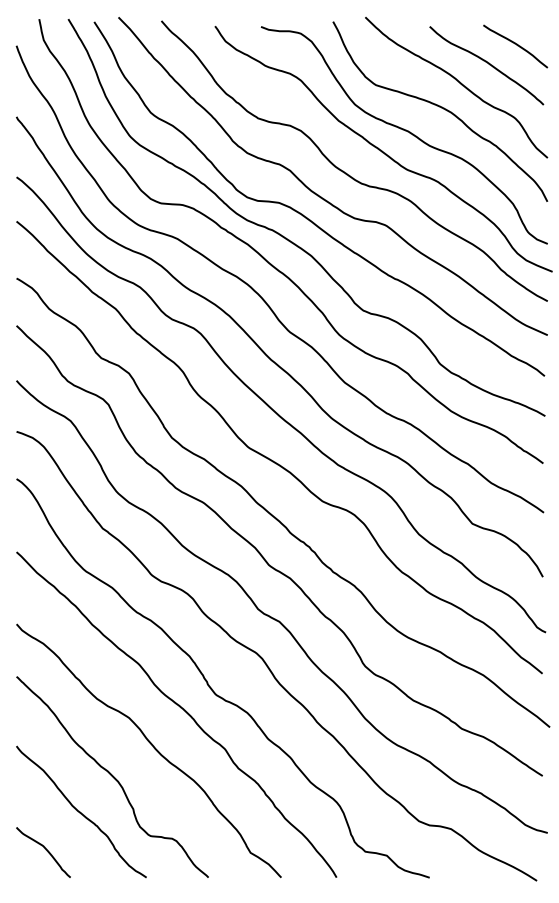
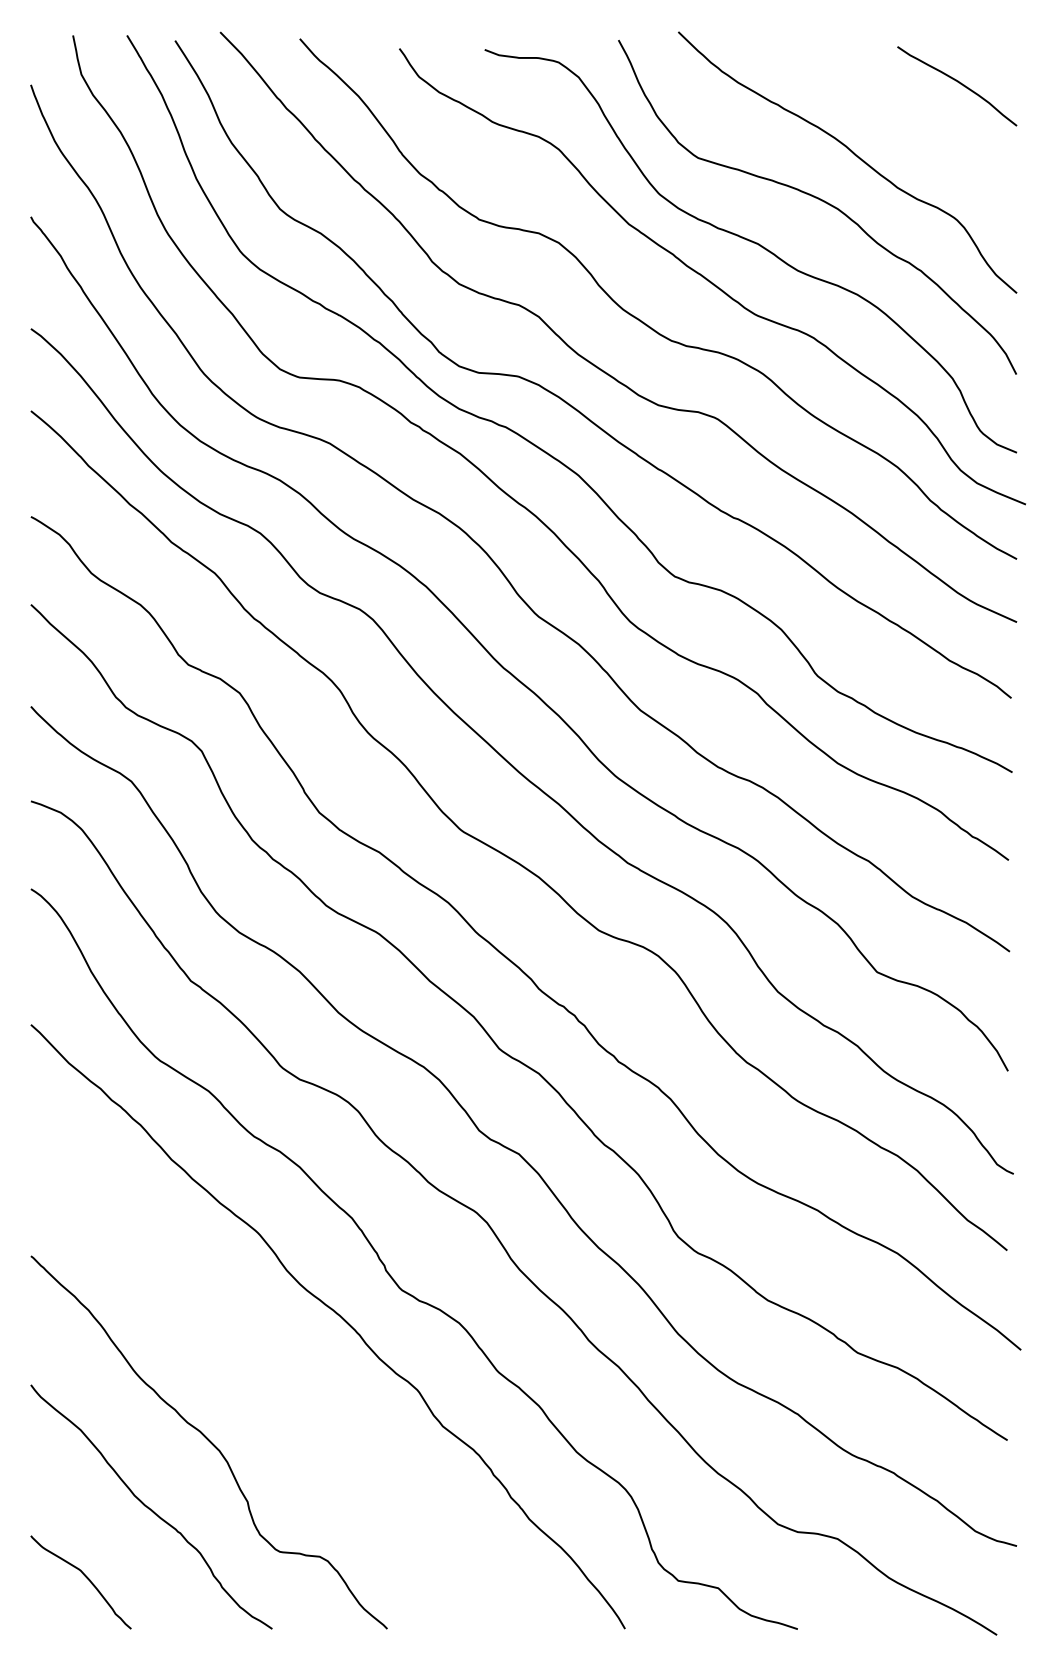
curve: (487, 63) -> (905, 117), removed
curve: (153, 748) -> (285, 1389), removed

